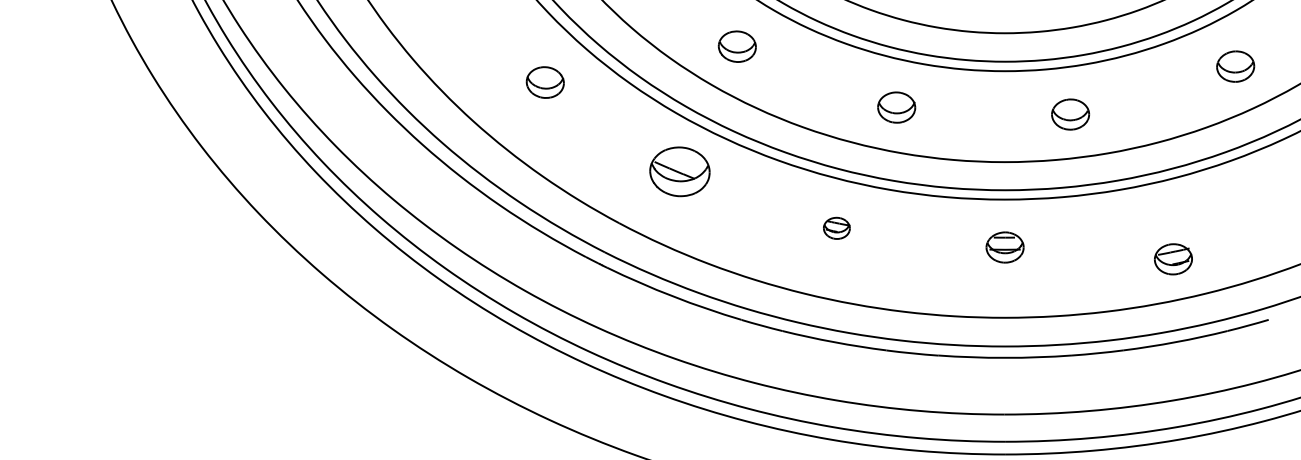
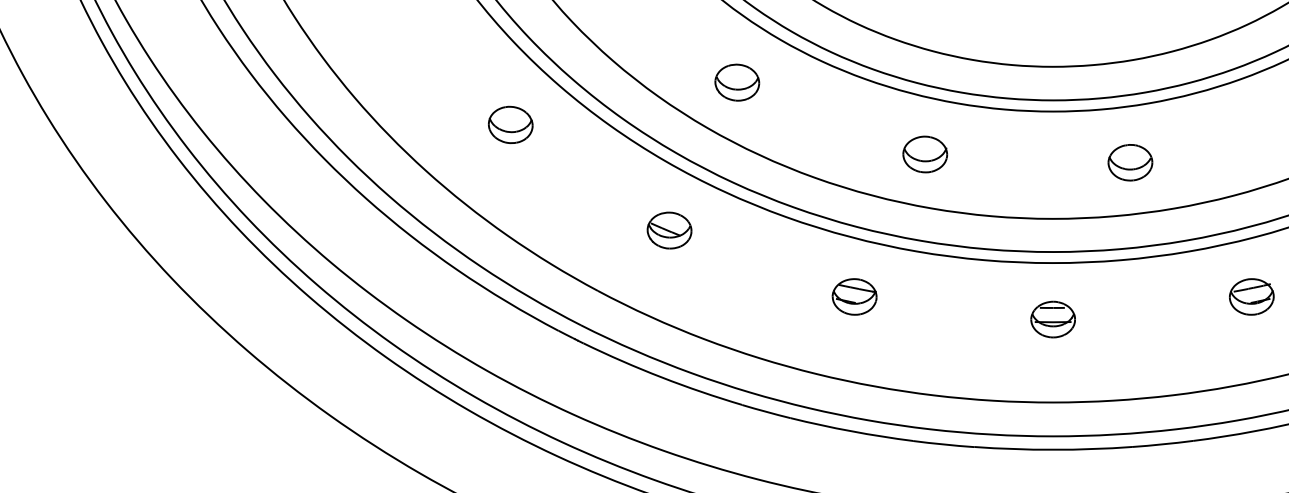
part: (679, 172) -> (669, 231), size x0.62
part: (836, 228) -> (854, 297), size x1.43
part: (1173, 259) -> (1251, 297), moved

